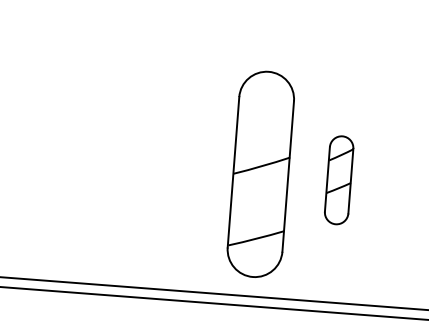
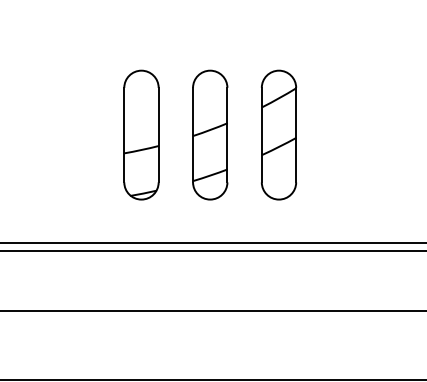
part: (182, 167) -> (141, 134), added
part: (261, 173) -> (210, 134), size x0.71
part: (338, 179) -> (278, 134), size x1.67

